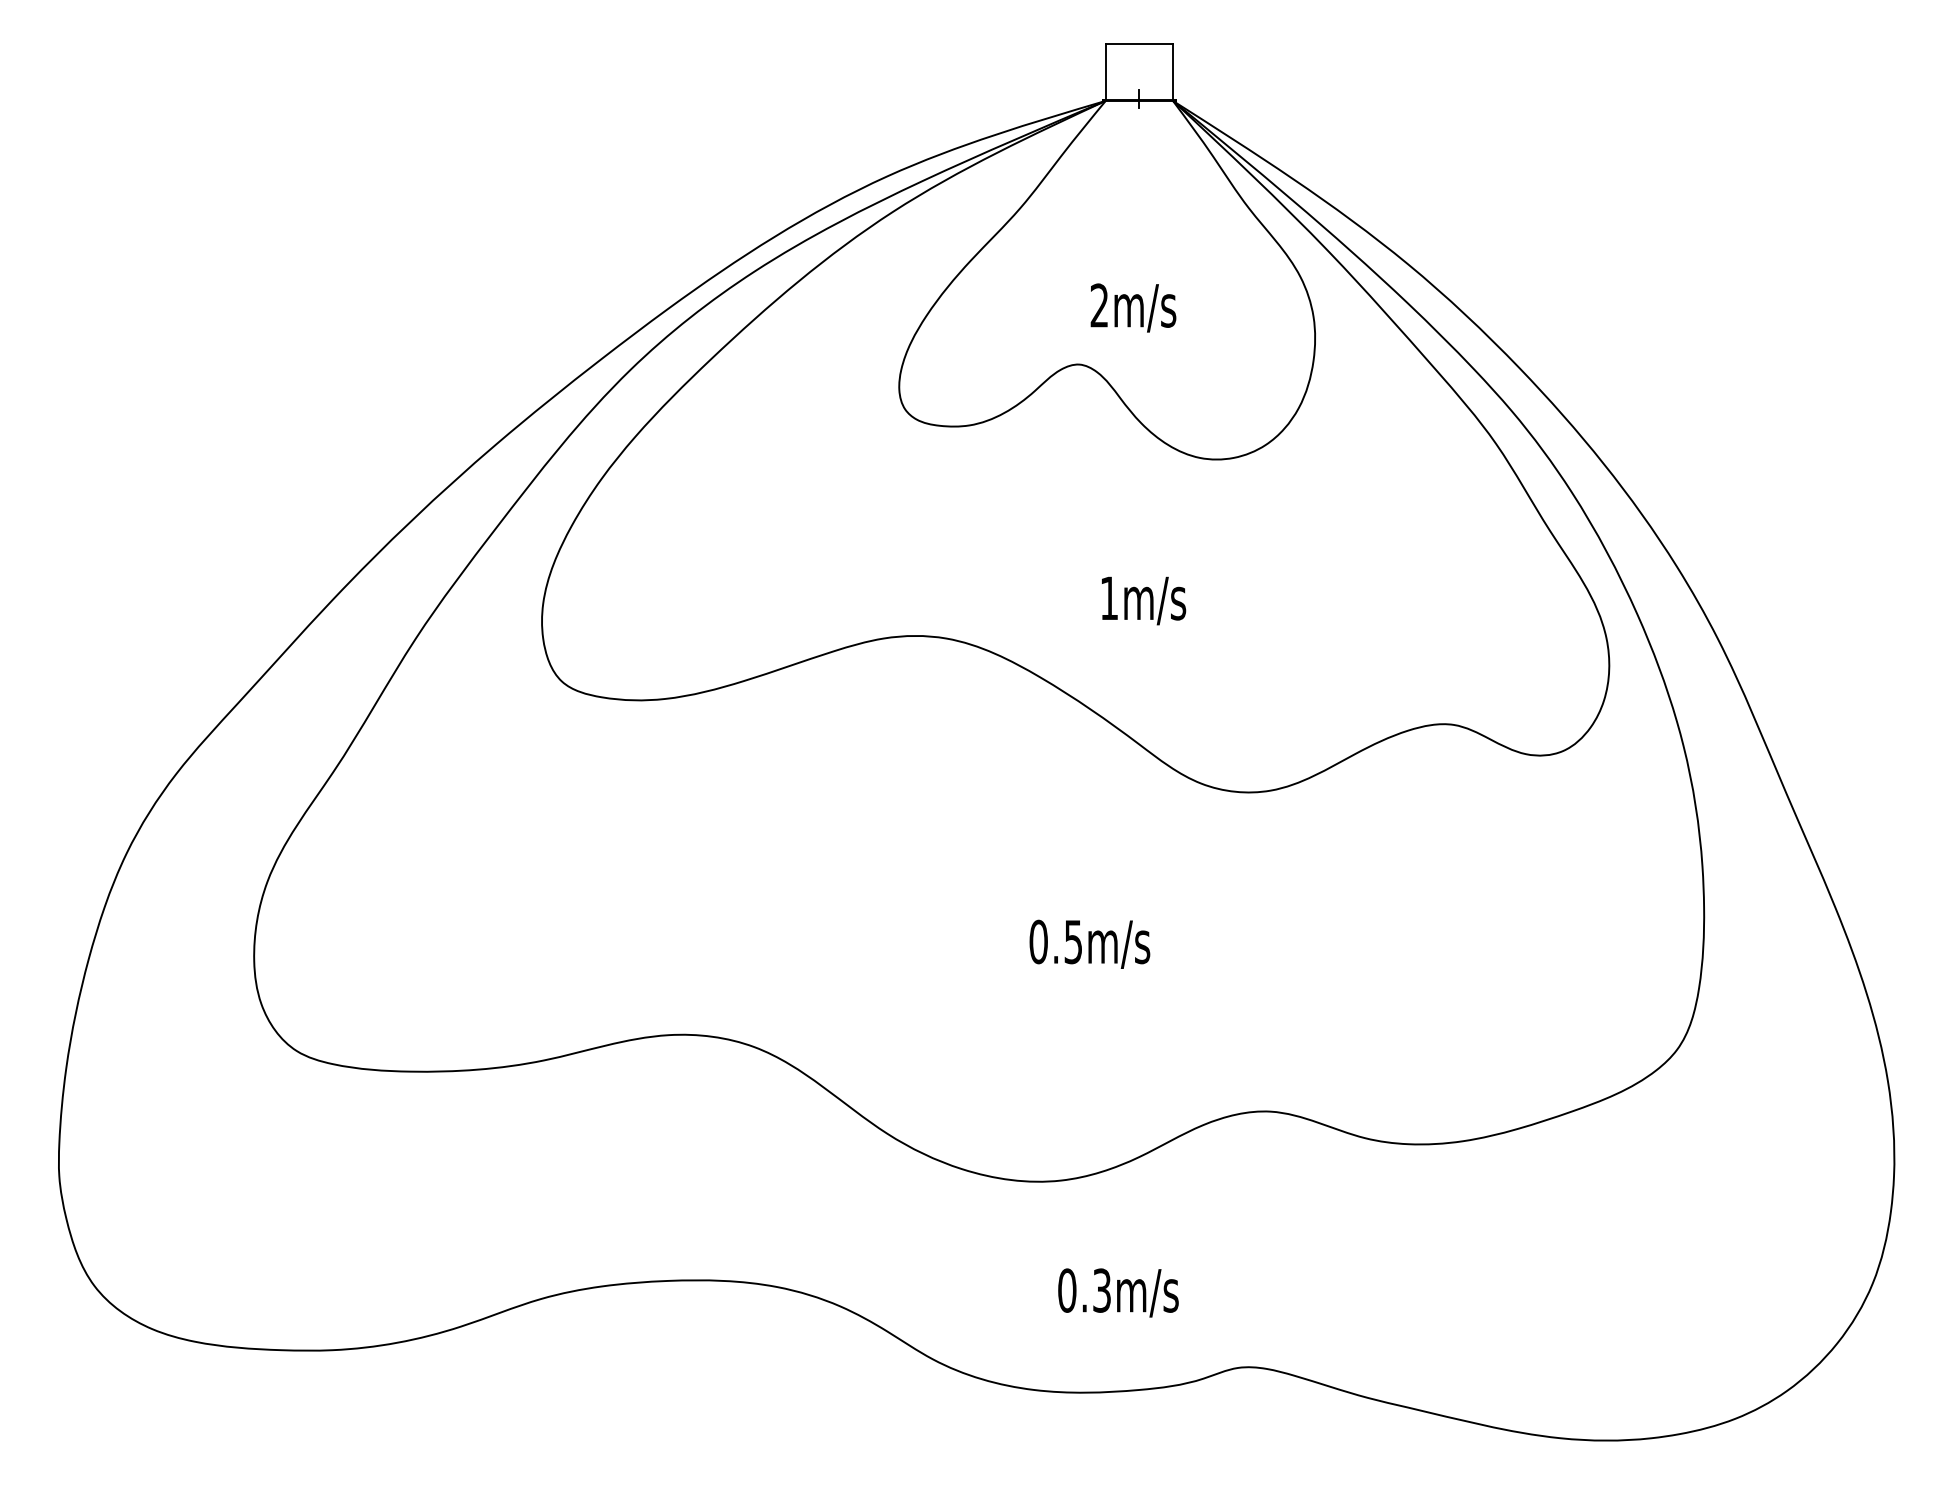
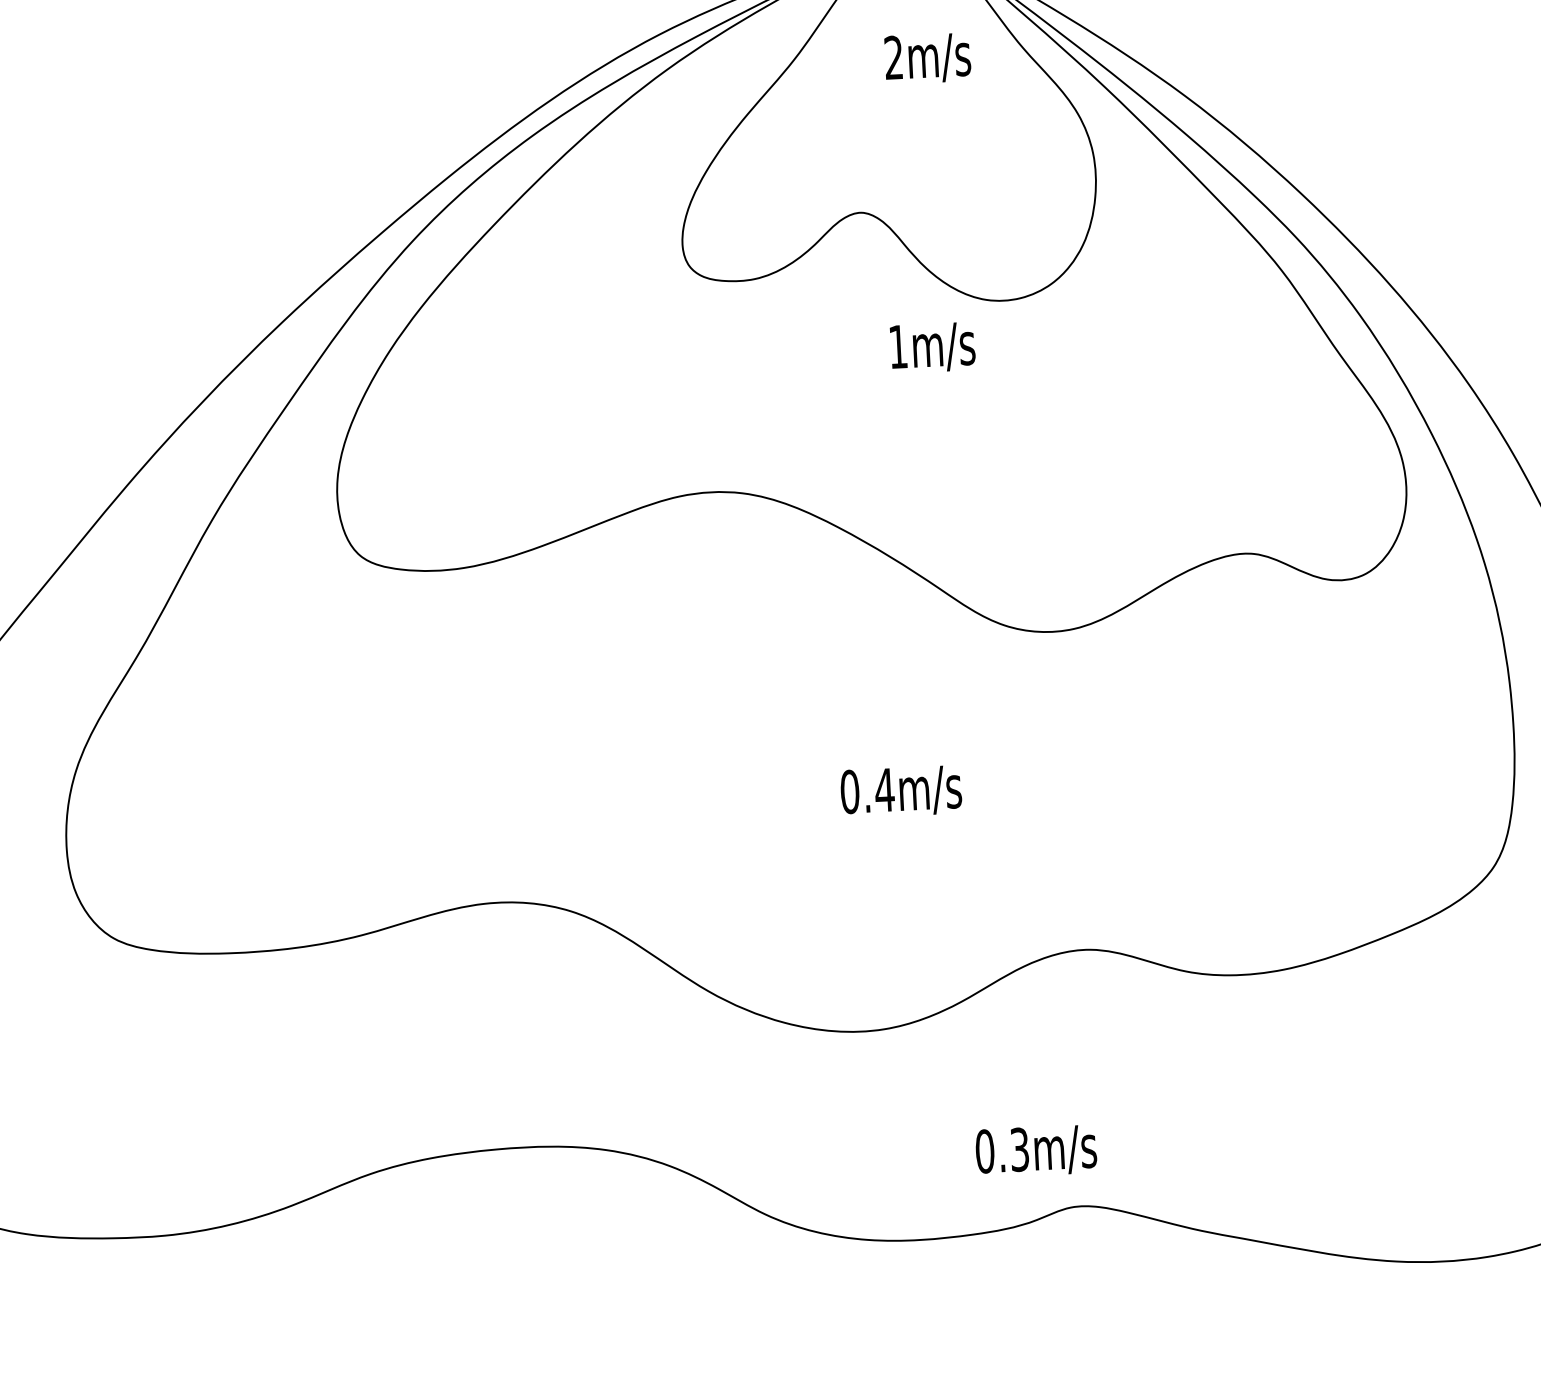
text: (1133, 307) -> (927, 57), moved
text: (1144, 600) -> (933, 347), moved
text: (1073, 942) -> (884, 790), 0.5m/s -> 0.4m/s
text: (1118, 1292) -> (1036, 1150), moved

